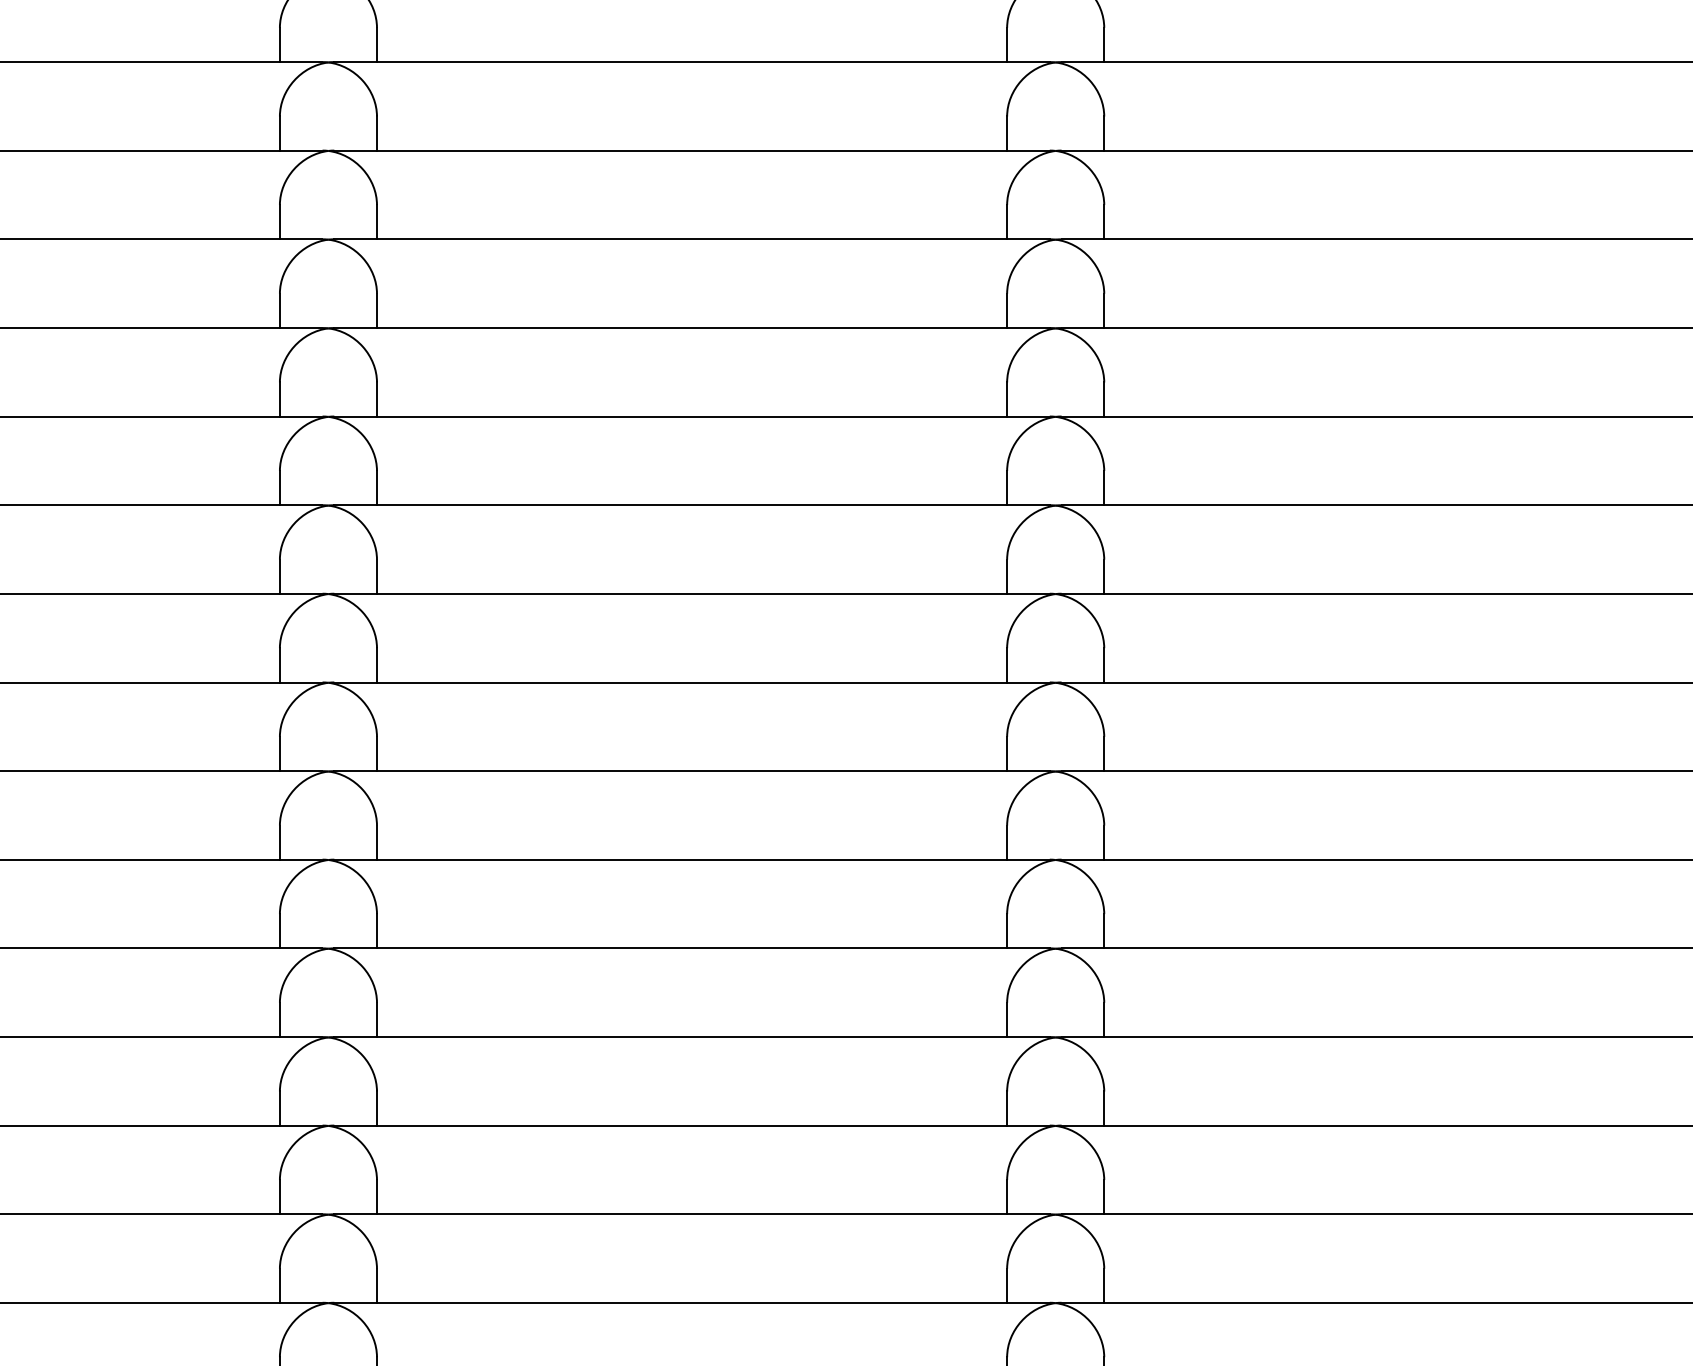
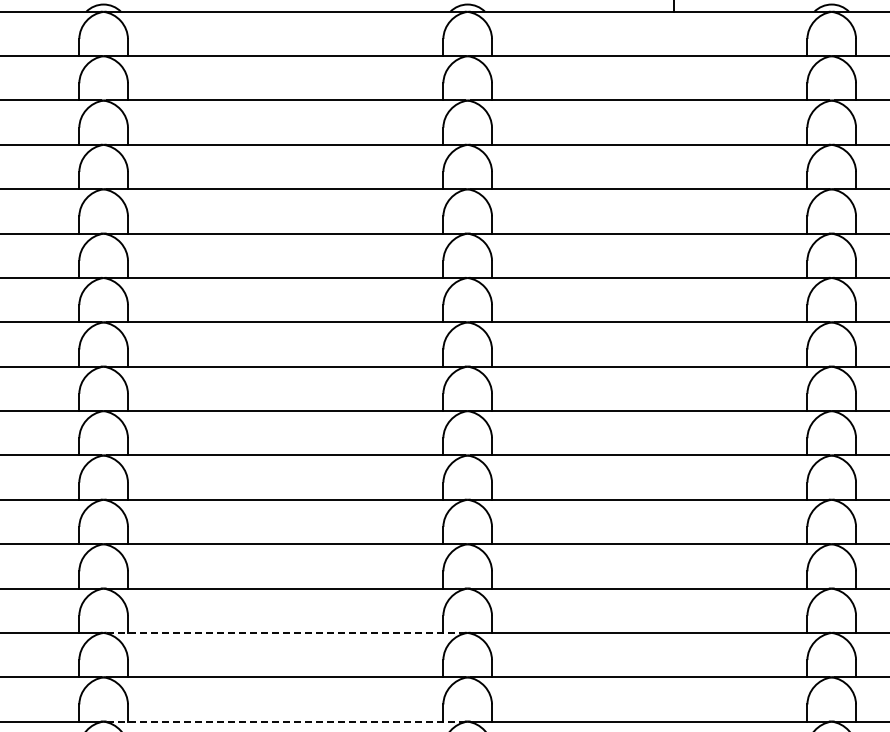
line: (693, 1124) -> (286, 632), solid -> dashed
line: (693, 1302) -> (286, 721), solid -> dashed

